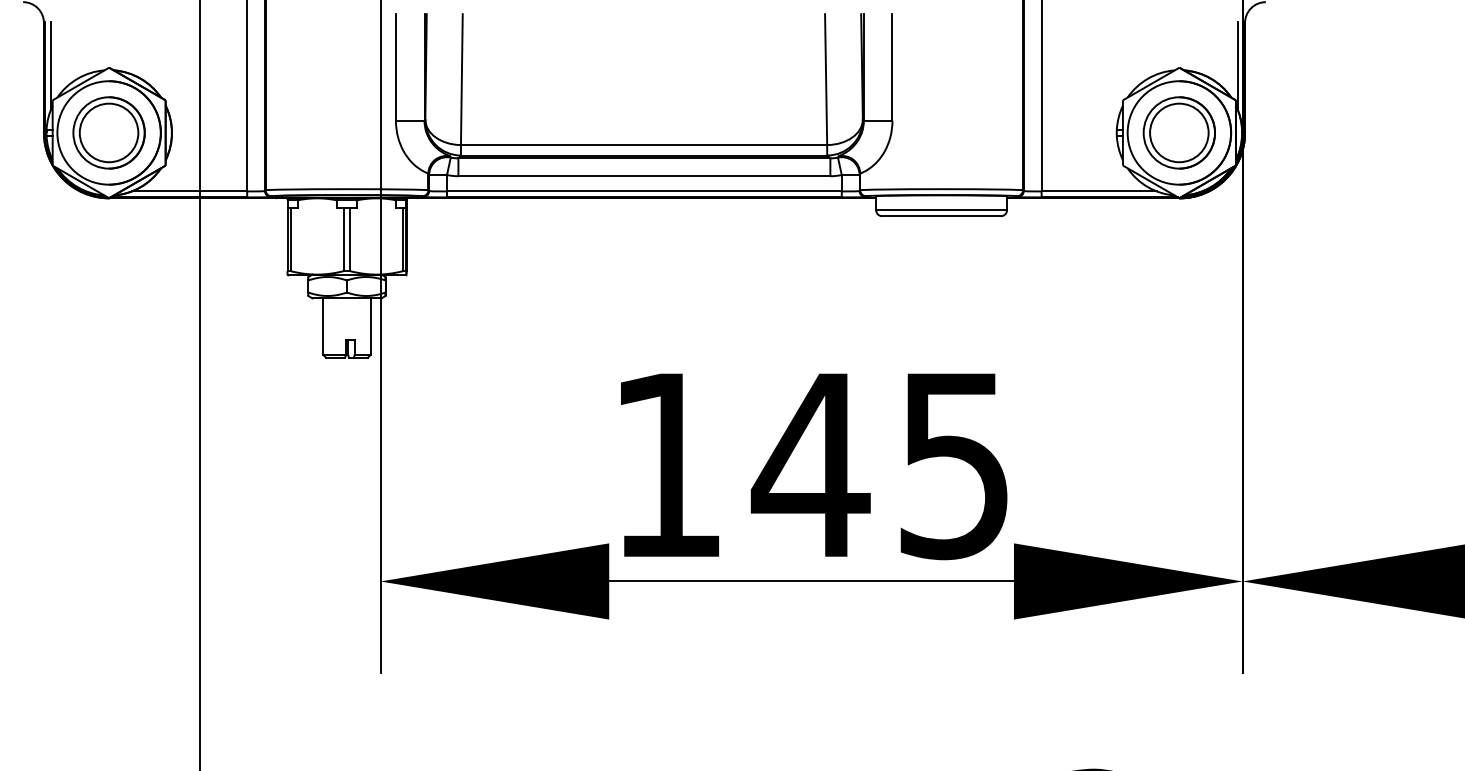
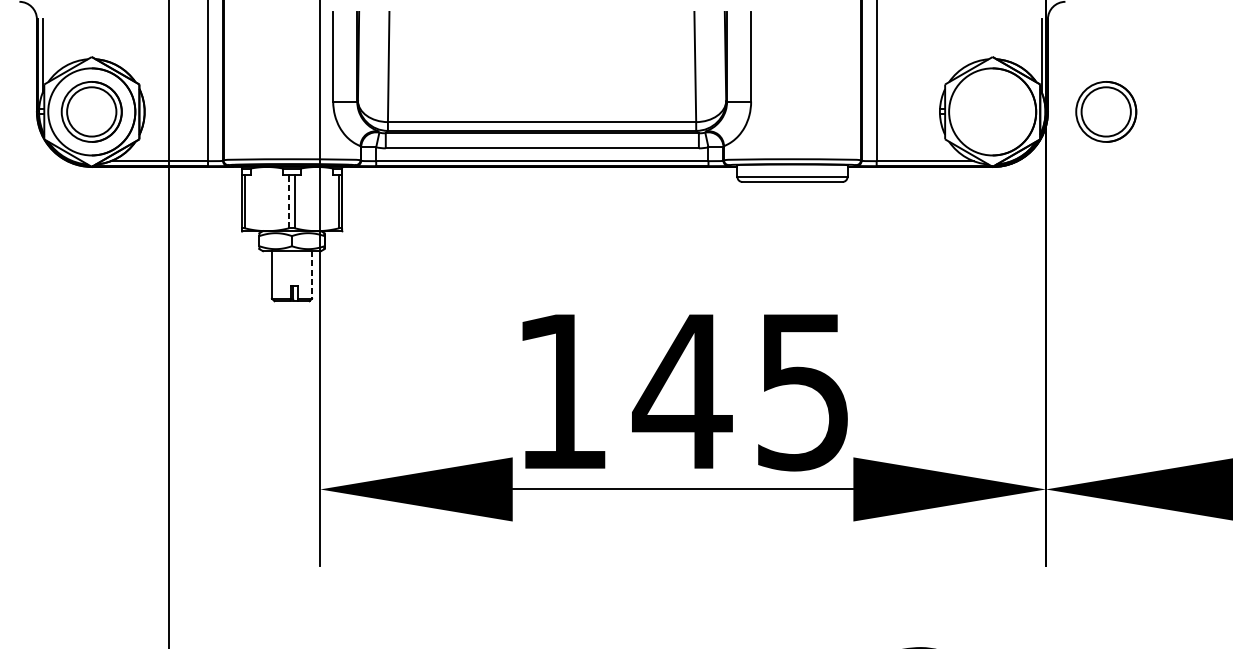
part: (1178, 132) -> (1105, 111), moved
line: (343, 239) -> (289, 201), solid -> dashed
line: (370, 327) -> (311, 275), solid -> dashed

